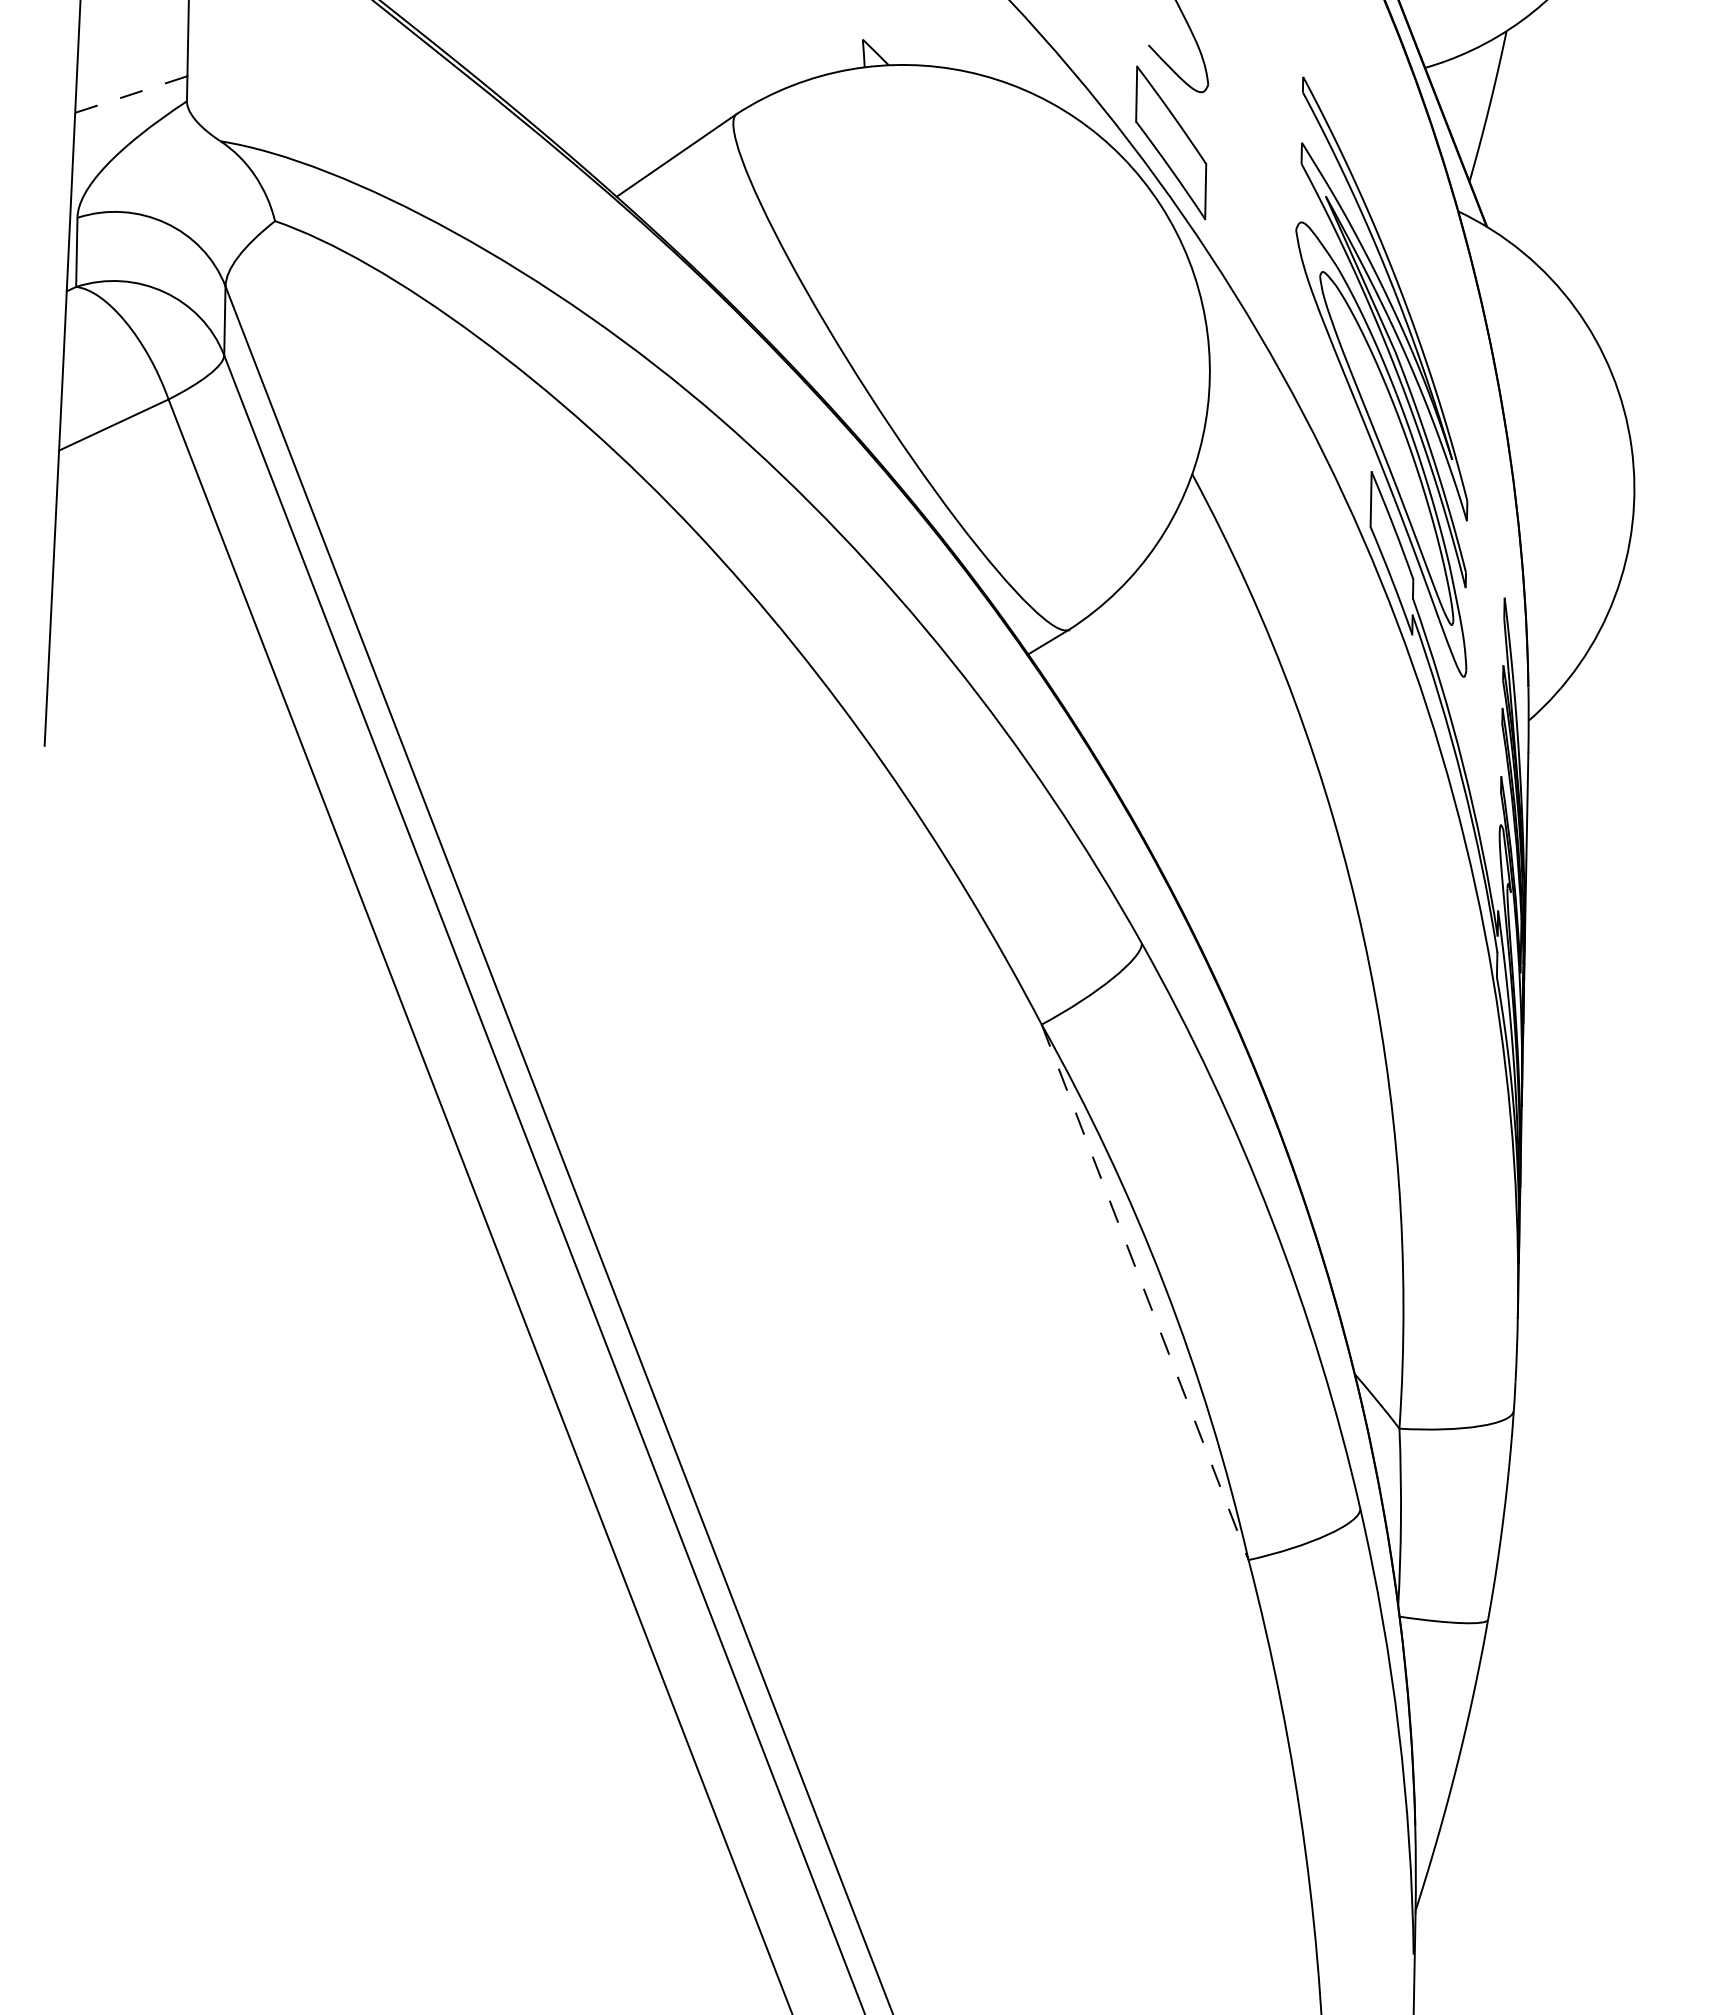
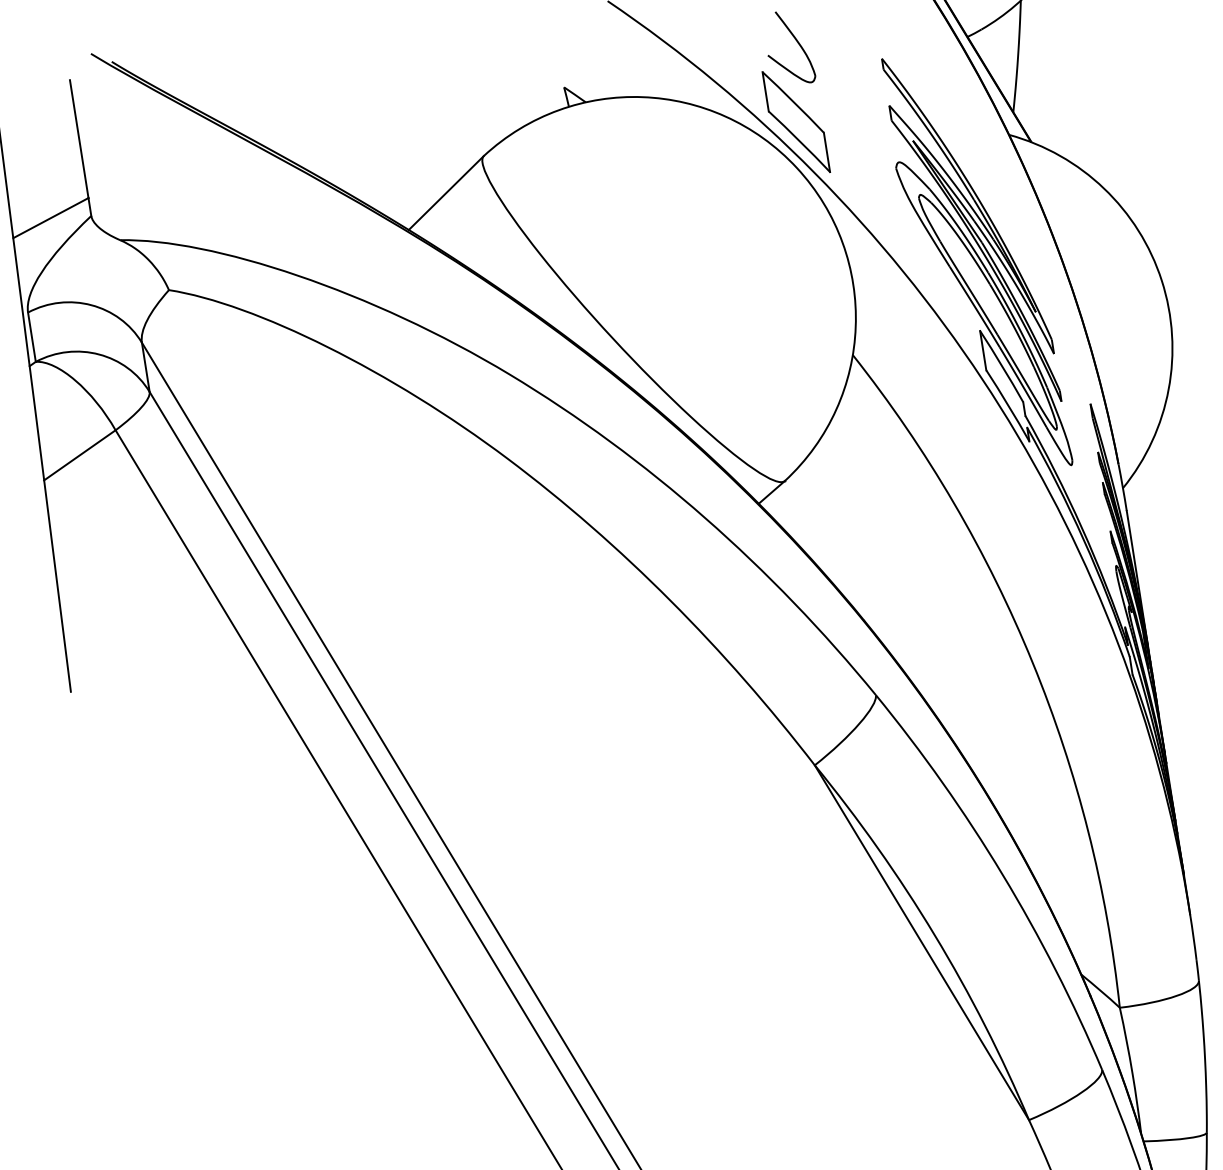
line: (131, 94) -> (51, 218), dashed -> solid
line: (1145, 1292) -> (922, 942), dashed -> solid

